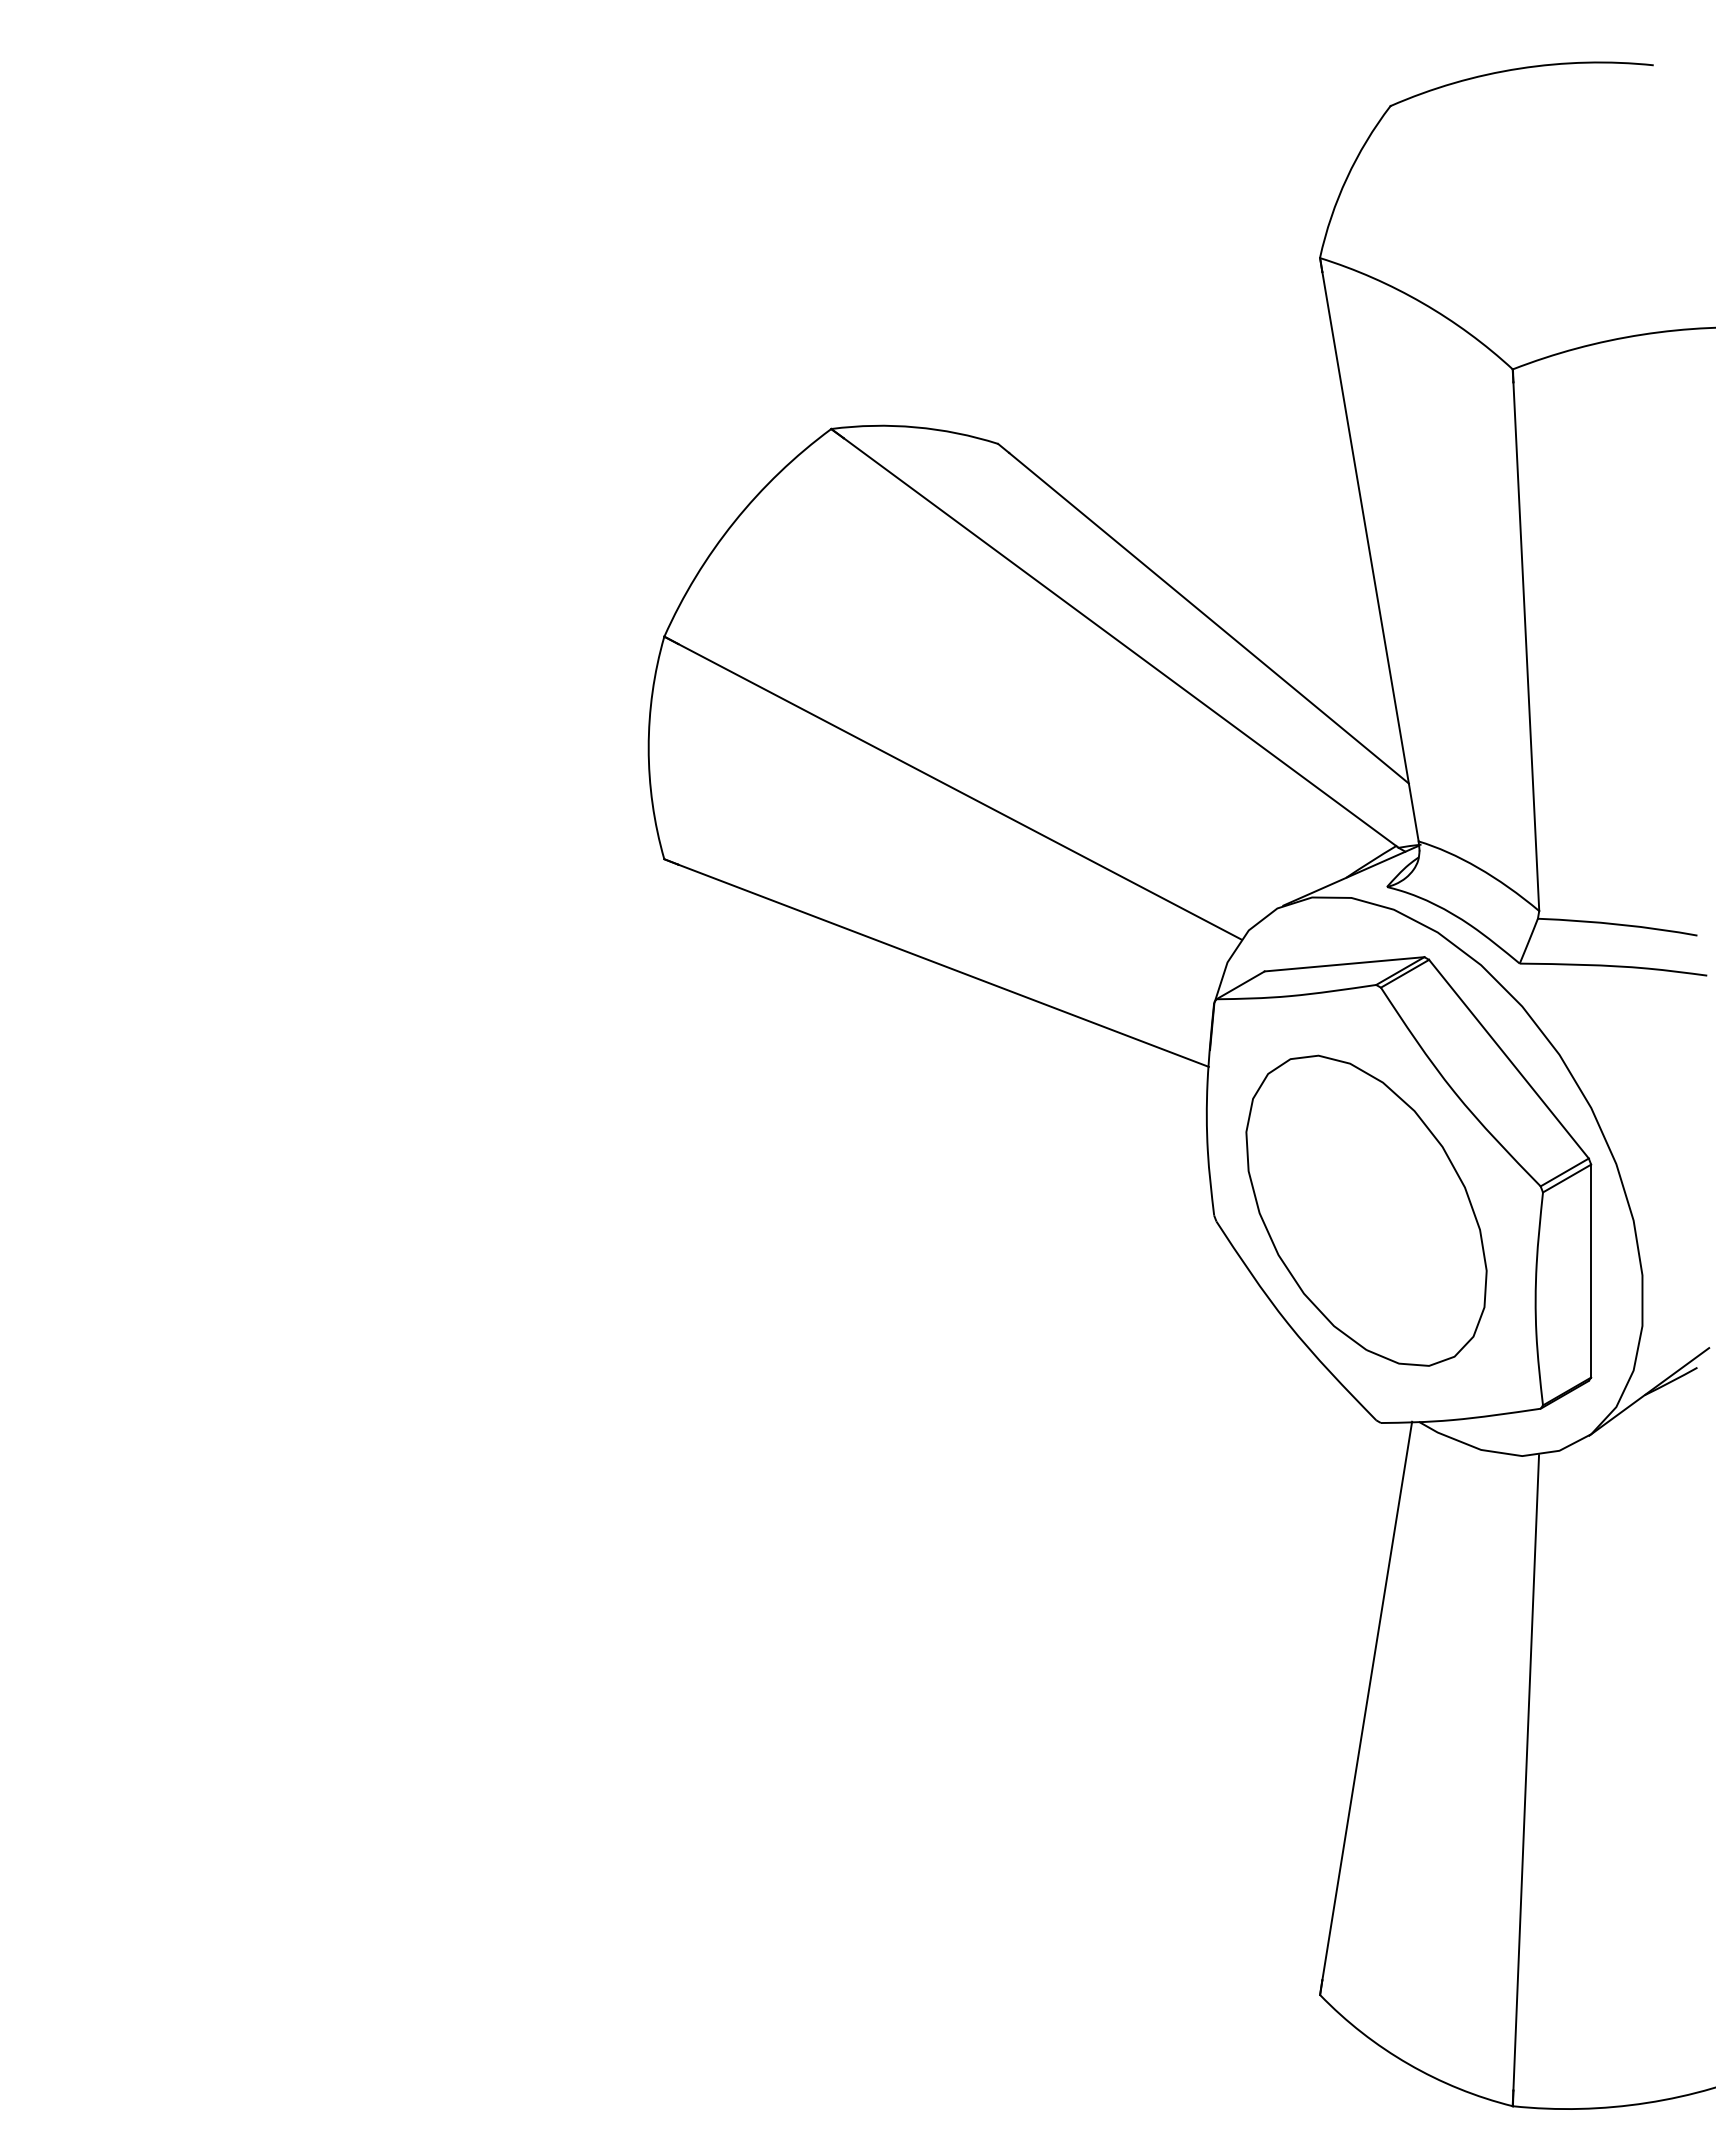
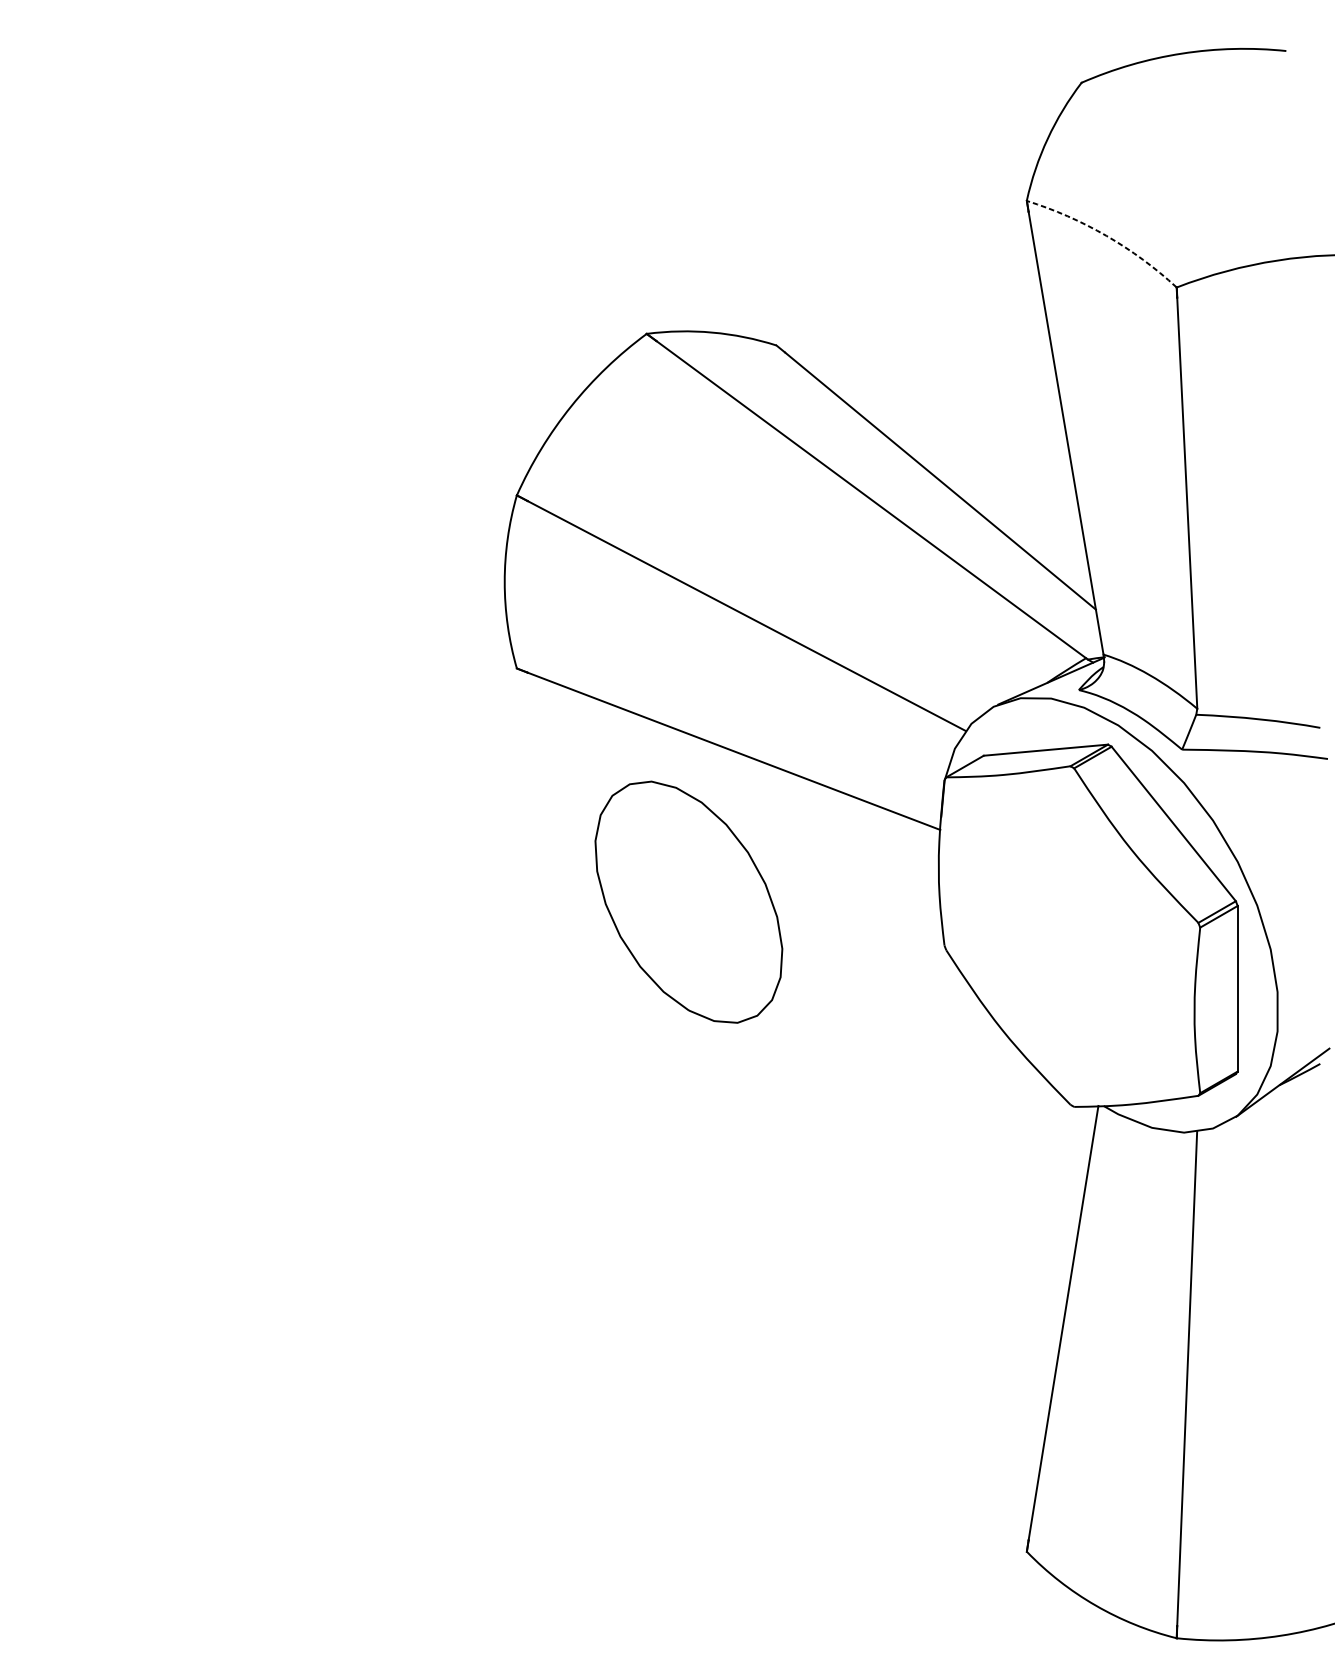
arc: (1422, 303) -> (1106, 236), solid -> dashed
part: (1366, 1210) -> (688, 901), moved

